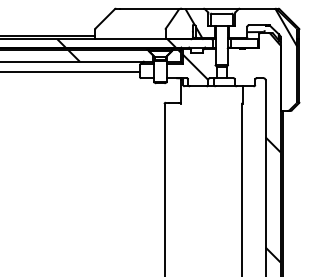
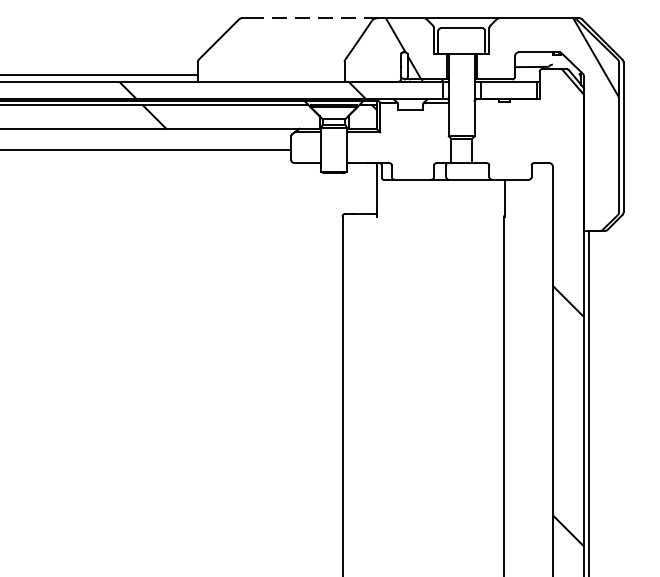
line: (151, 8) -> (315, 17), solid -> dashed
hatch: (195, 67) -> (407, 140), removed

